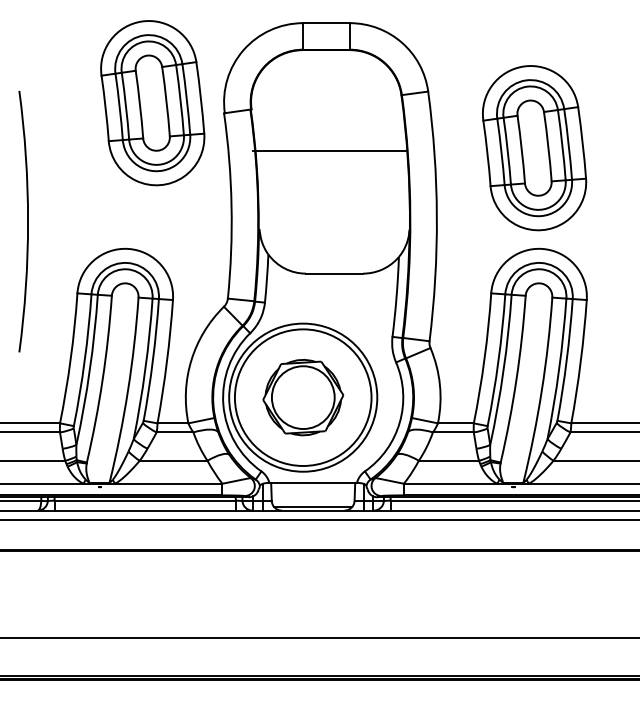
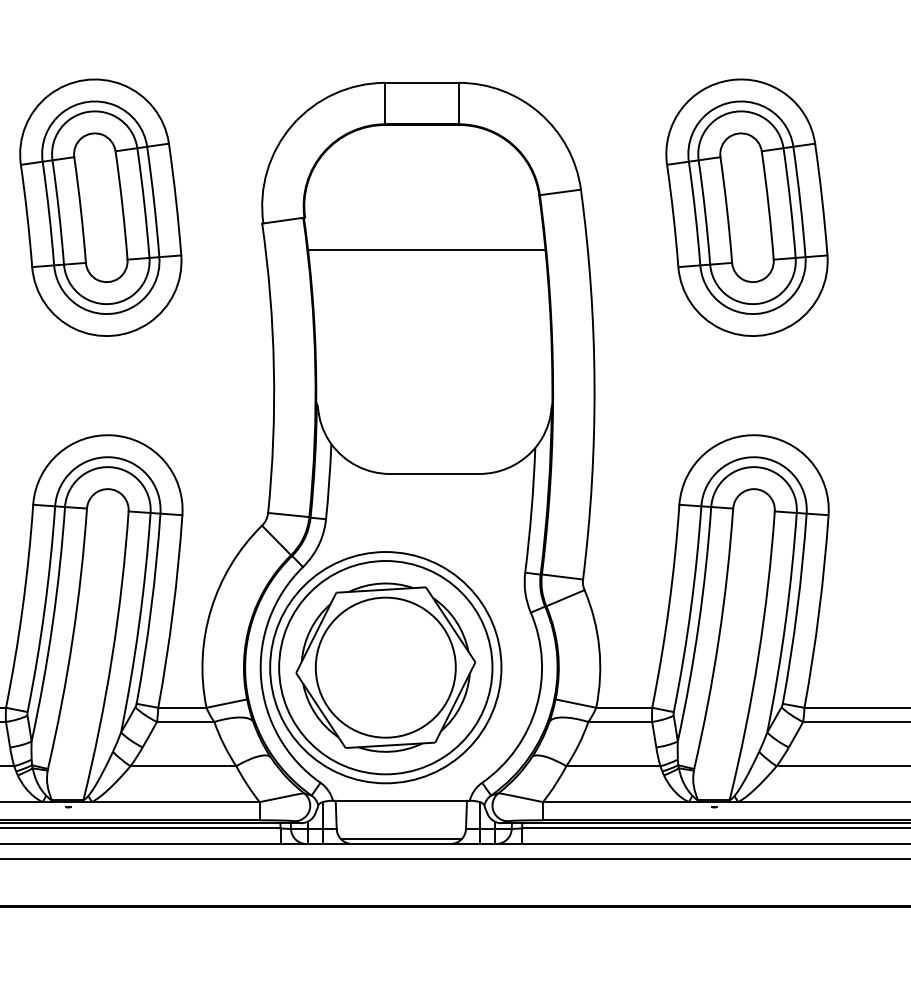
part: (152, 103) -> (100, 208), moved
part: (534, 148) -> (746, 208), moved
line: (329, 151) -> (426, 250), moved
part: (303, 397) -> (386, 667), size x1.43

